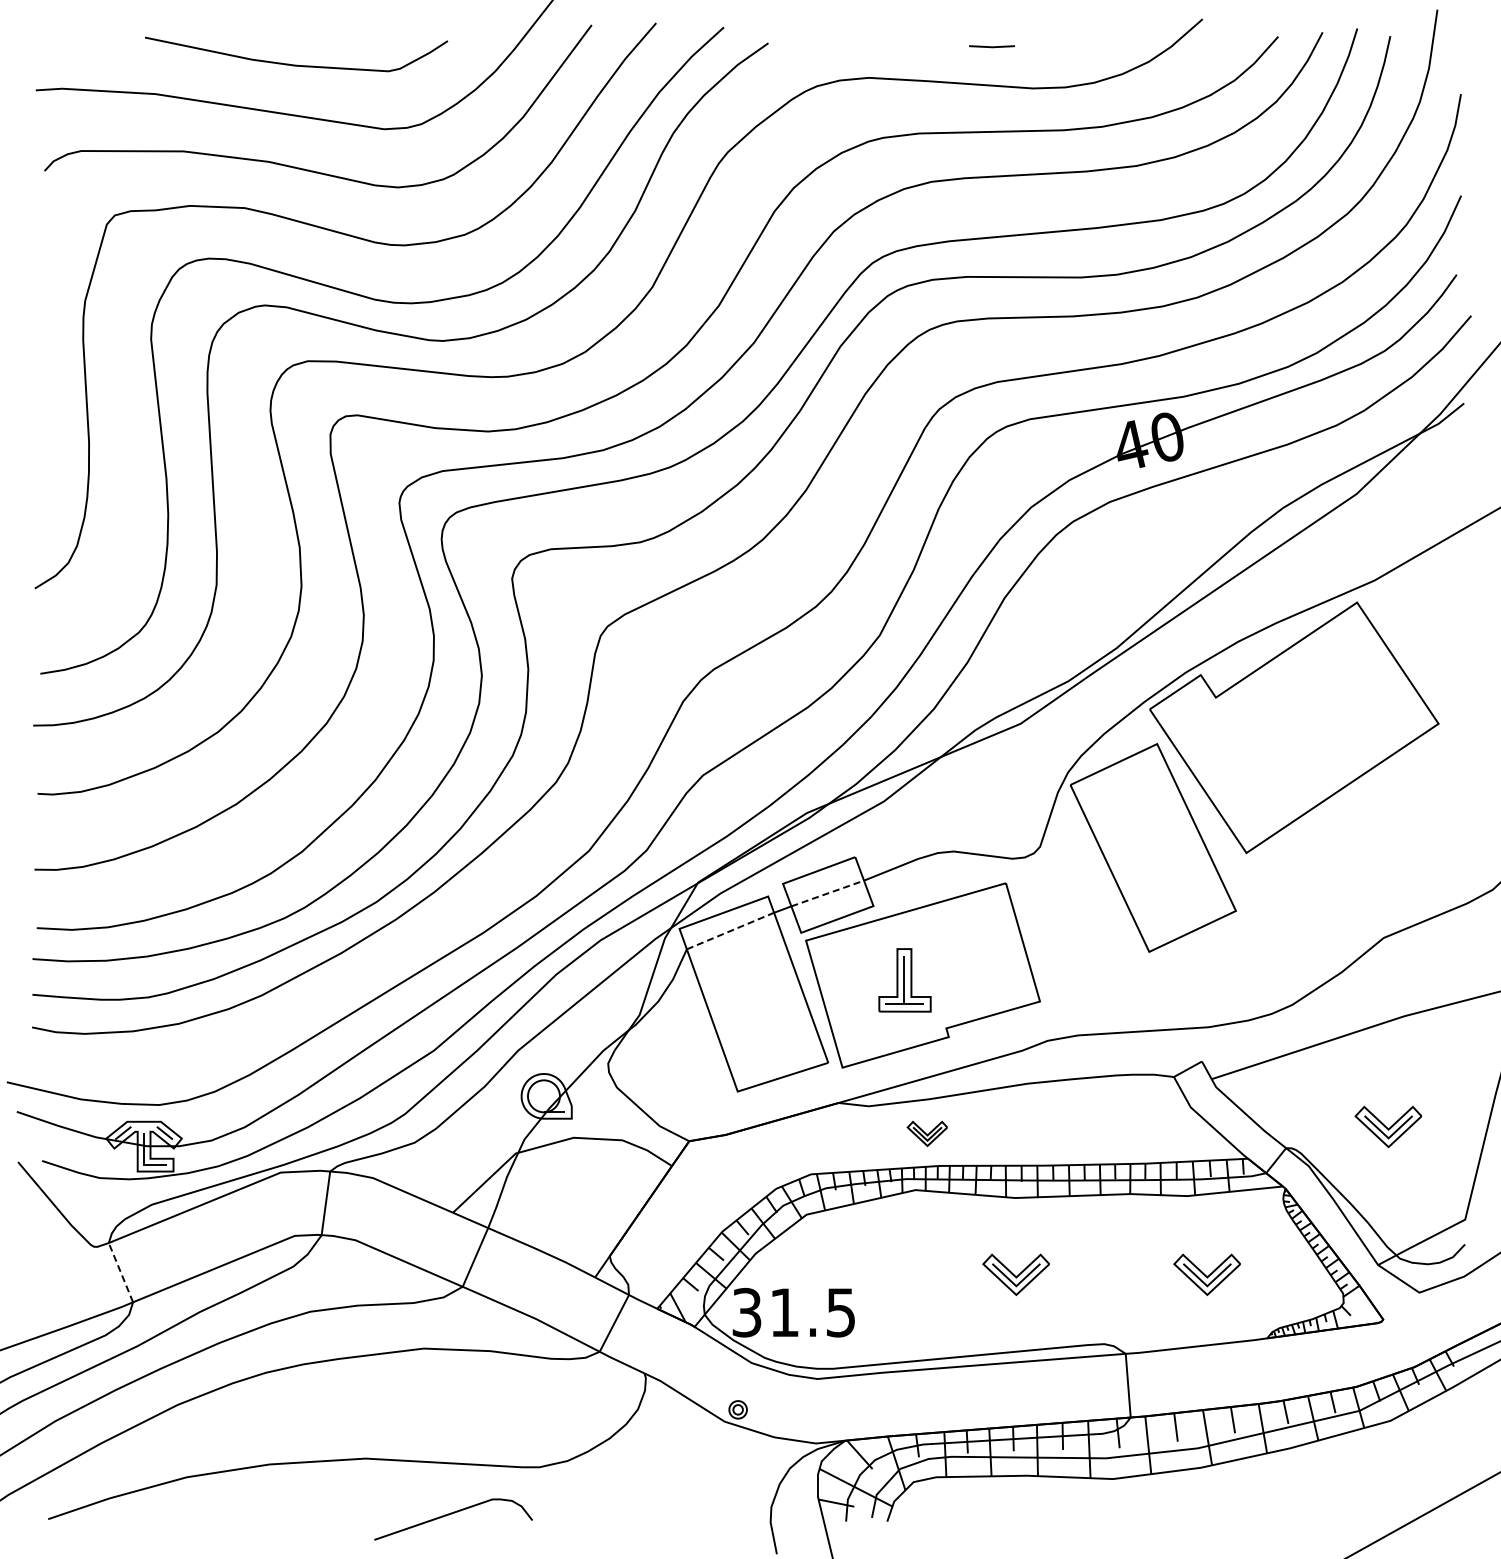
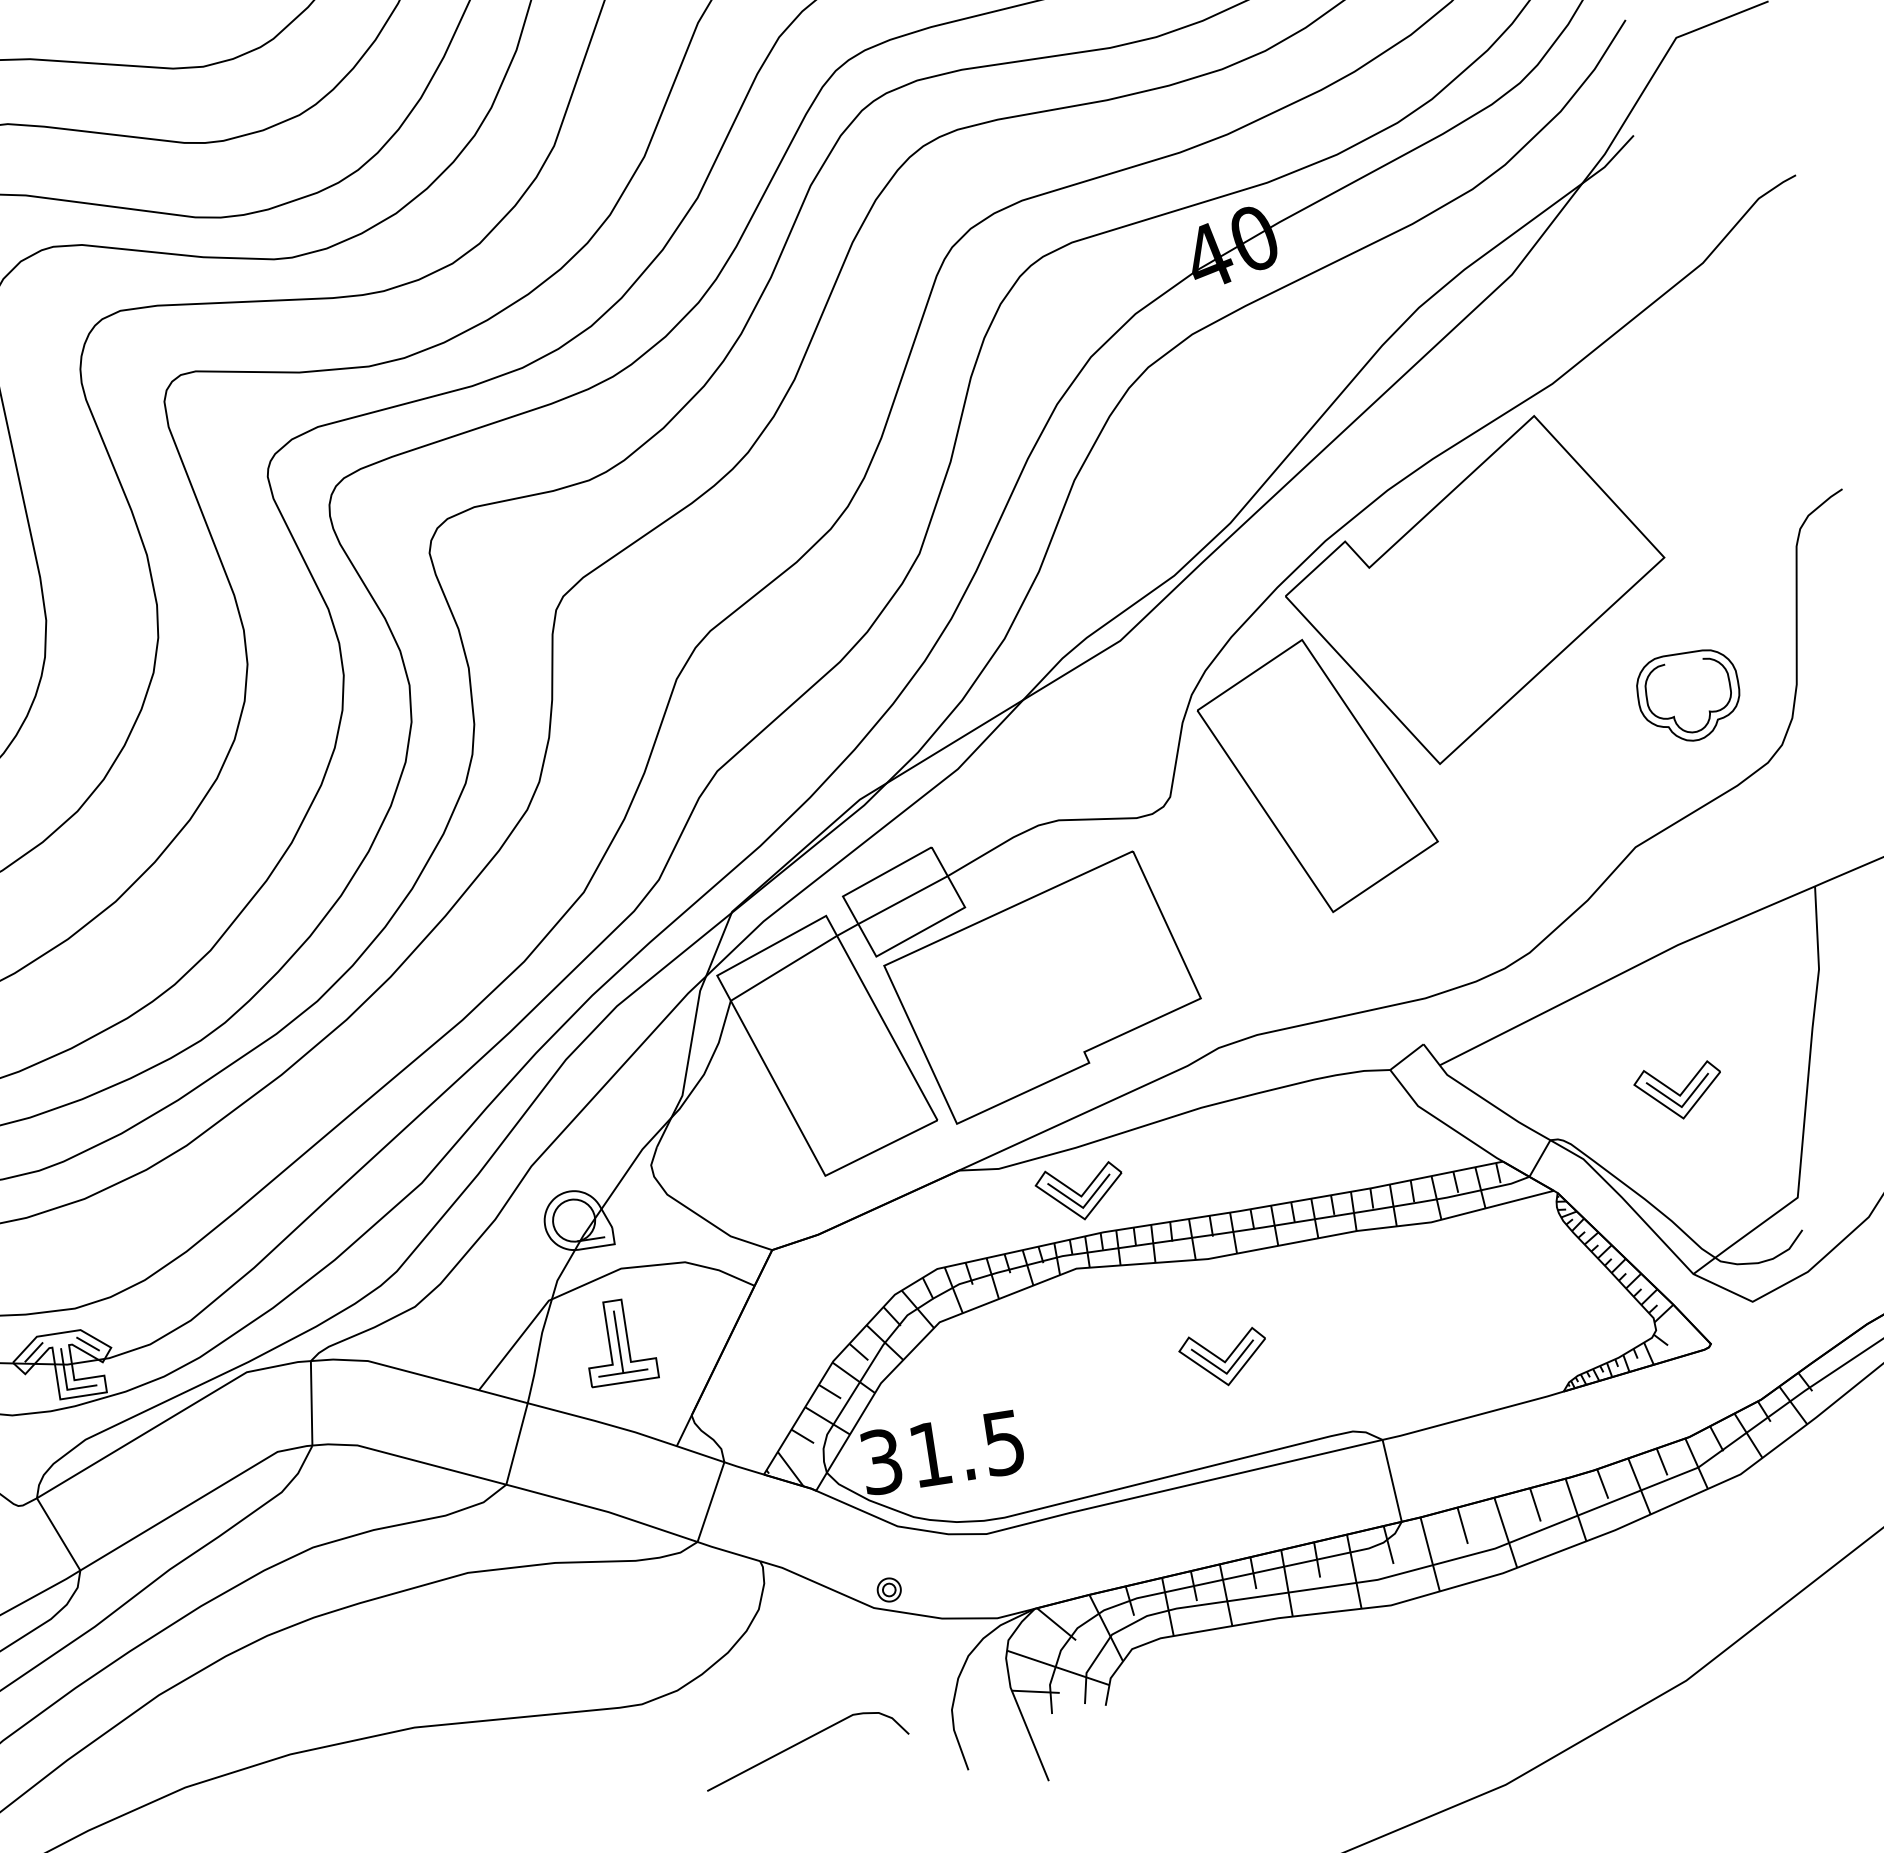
part: (1441, 831) -> (1689, 697), added
line: (827, 893) -> (902, 900), dashed -> solid
line: (730, 930) -> (783, 967), dashed -> solid
part: (904, 980) -> (618, 1341), moved
part: (927, 1133) -> (1080, 1192), size x1.67
line: (120, 1272) -> (58, 1534), dashed -> solid
part: (1206, 1274) -> (1471, 1320), removed
curve: (452, 1514) -> (803, 1742), moved

